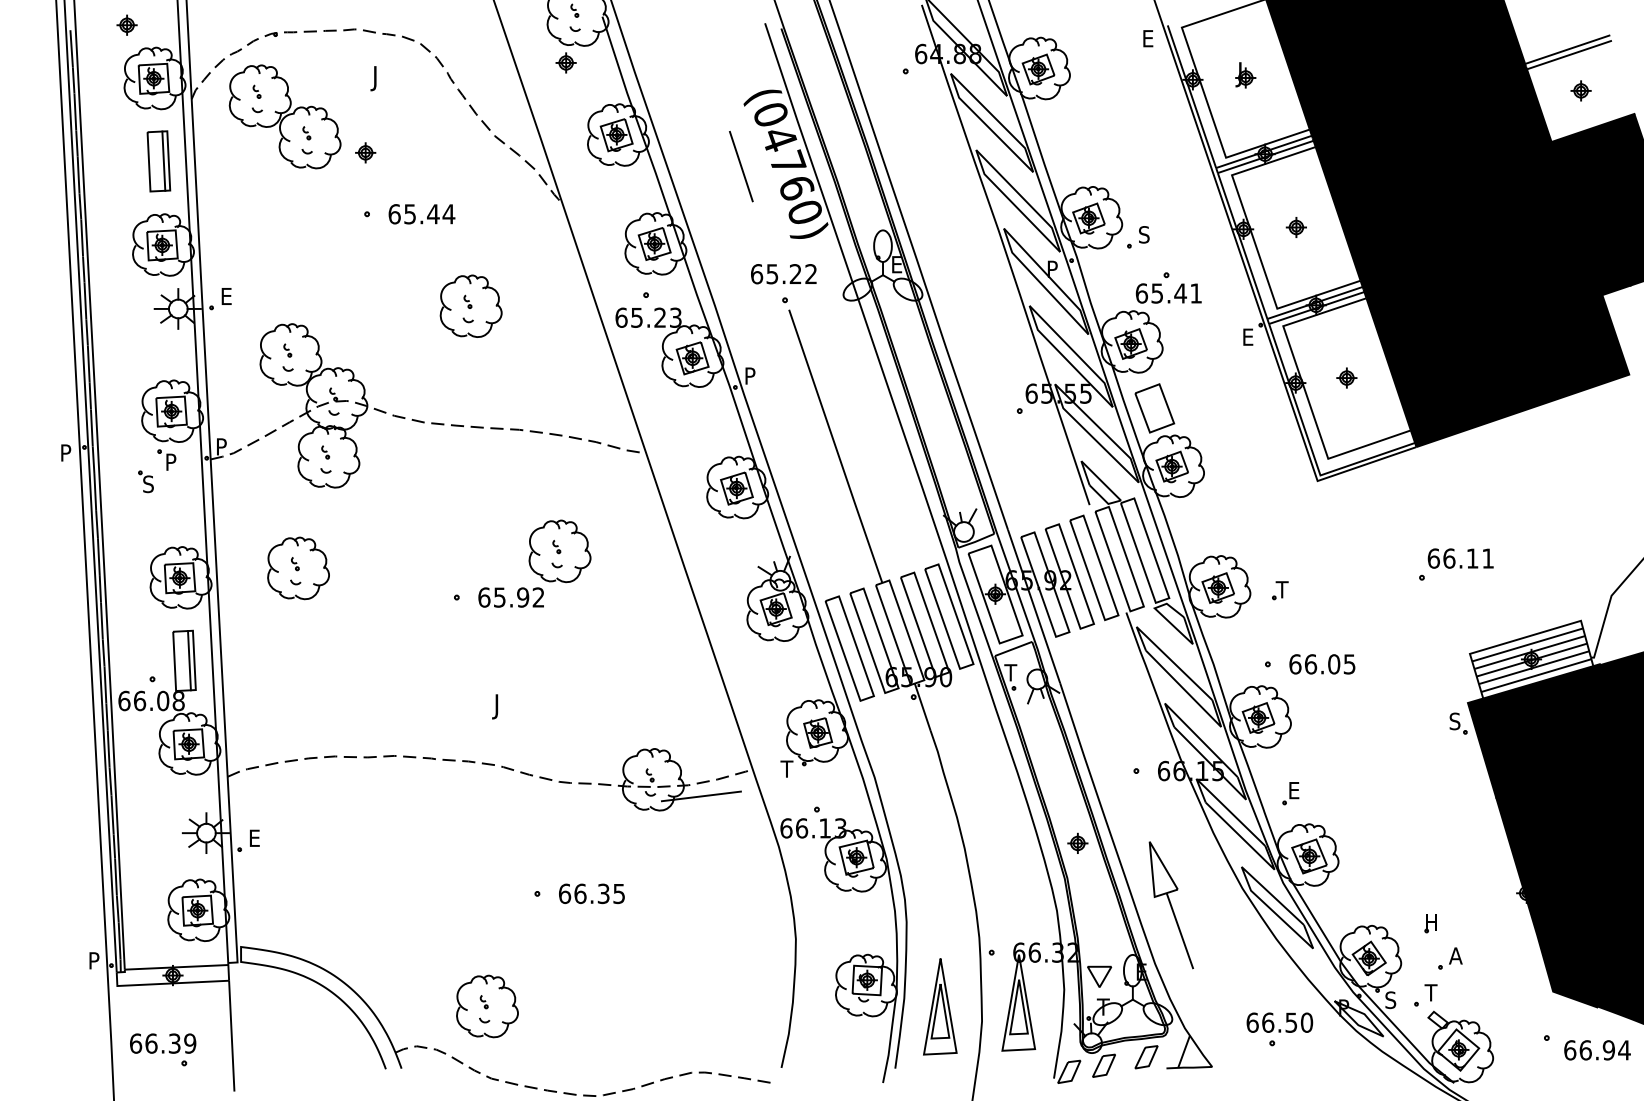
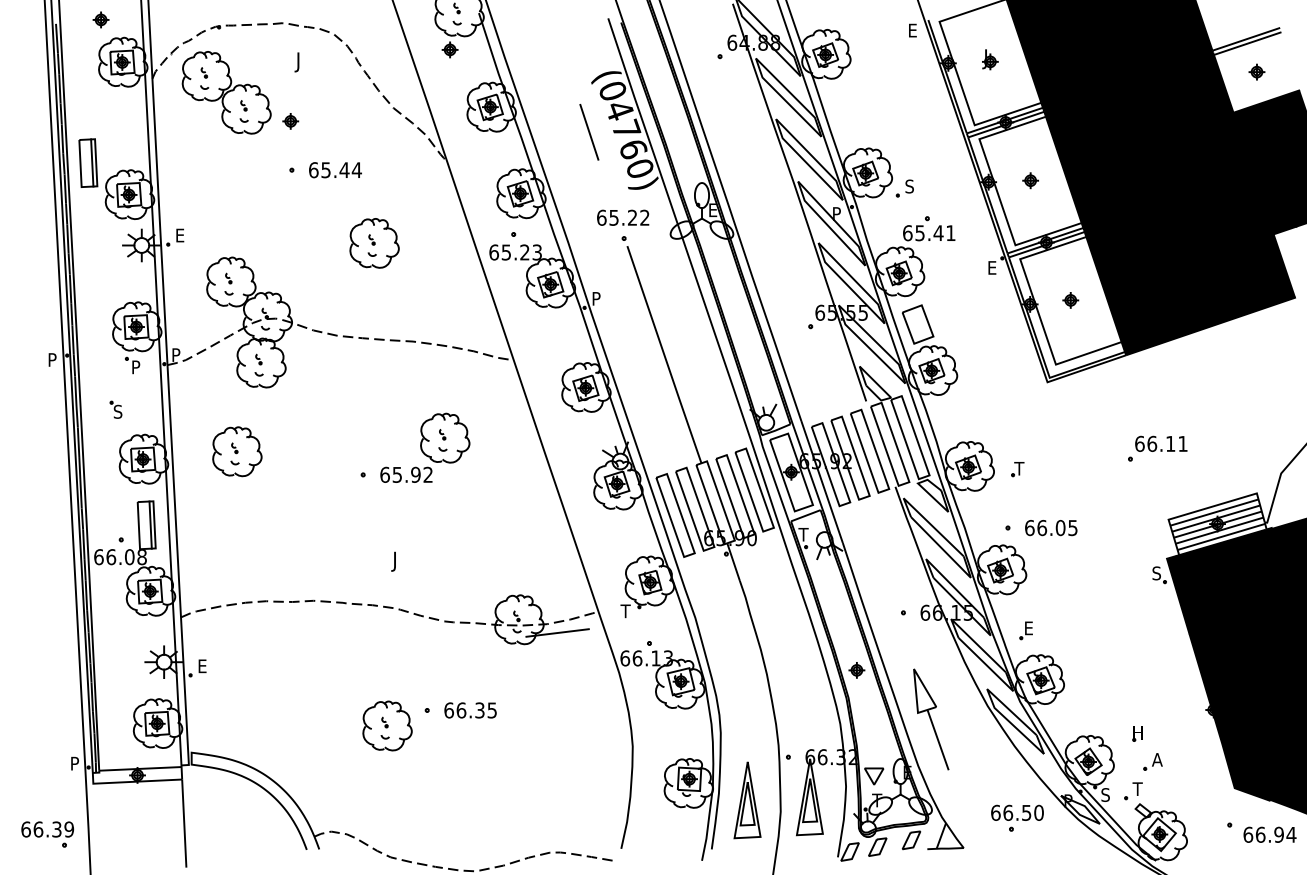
part: (159, 160) -> (88, 162), moved
part: (145, 481) -> (115, 409), moved
part: (487, 1005) -> (387, 725), moved
part: (162, 1049) -> (47, 834), moved

